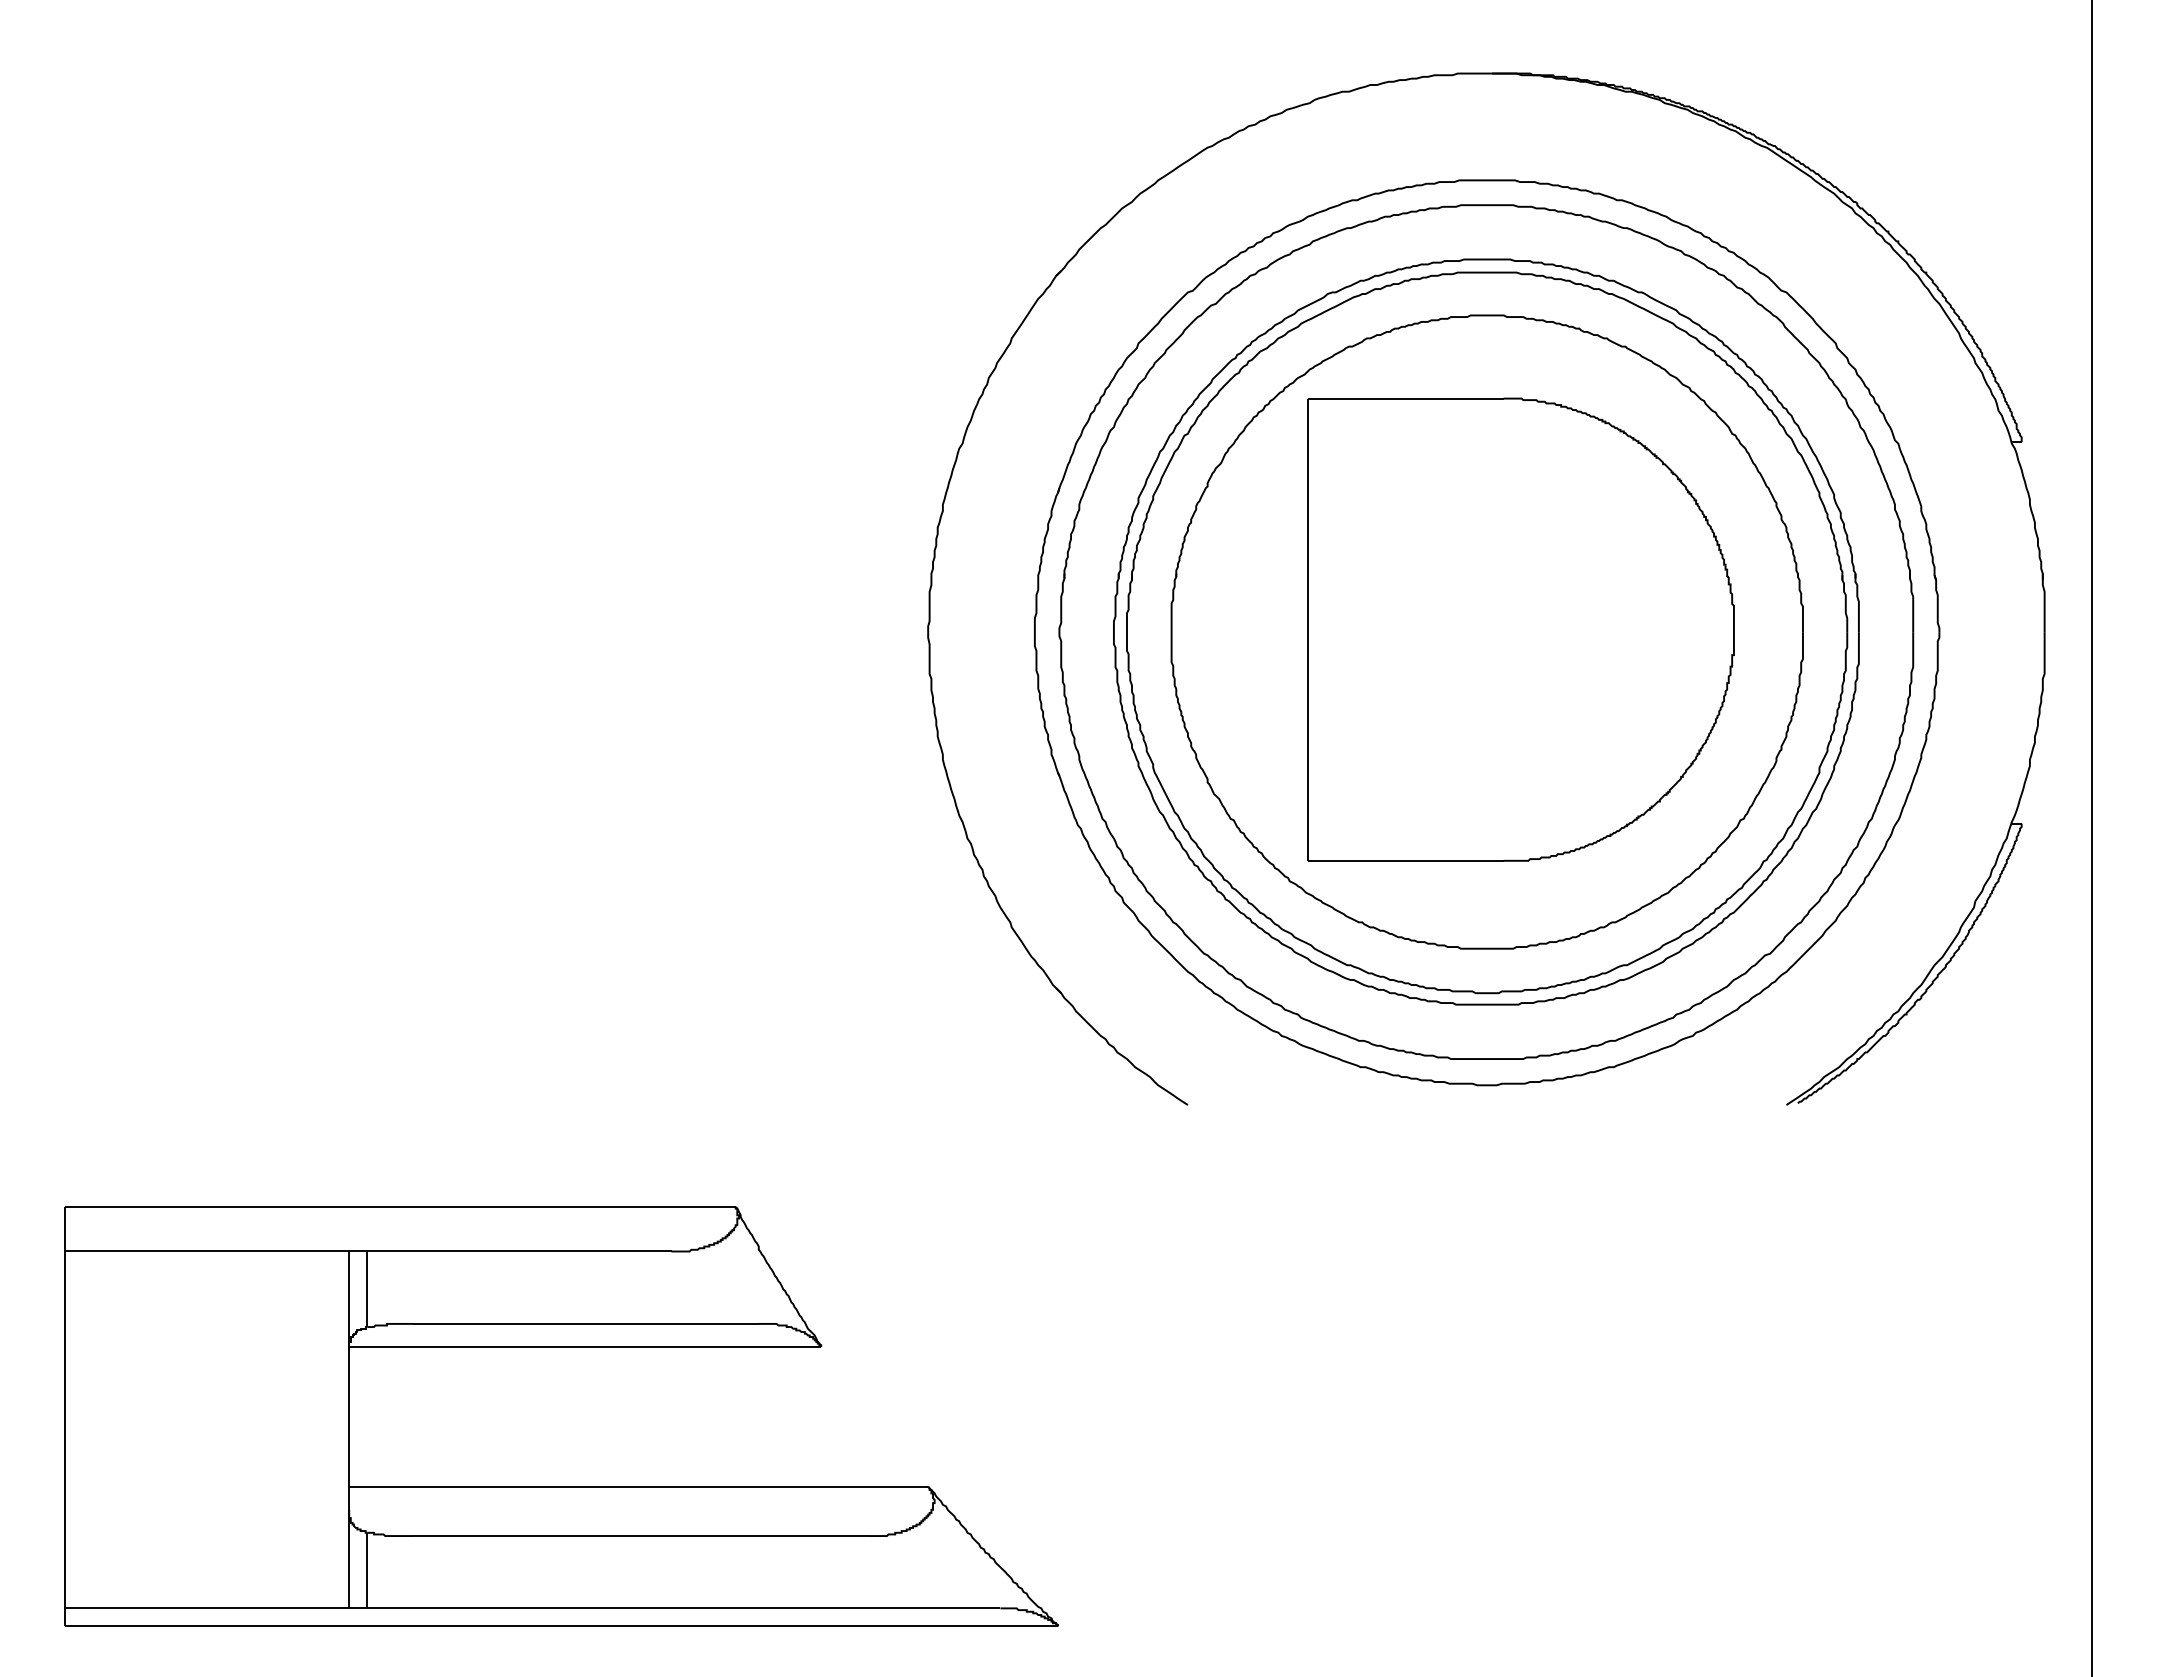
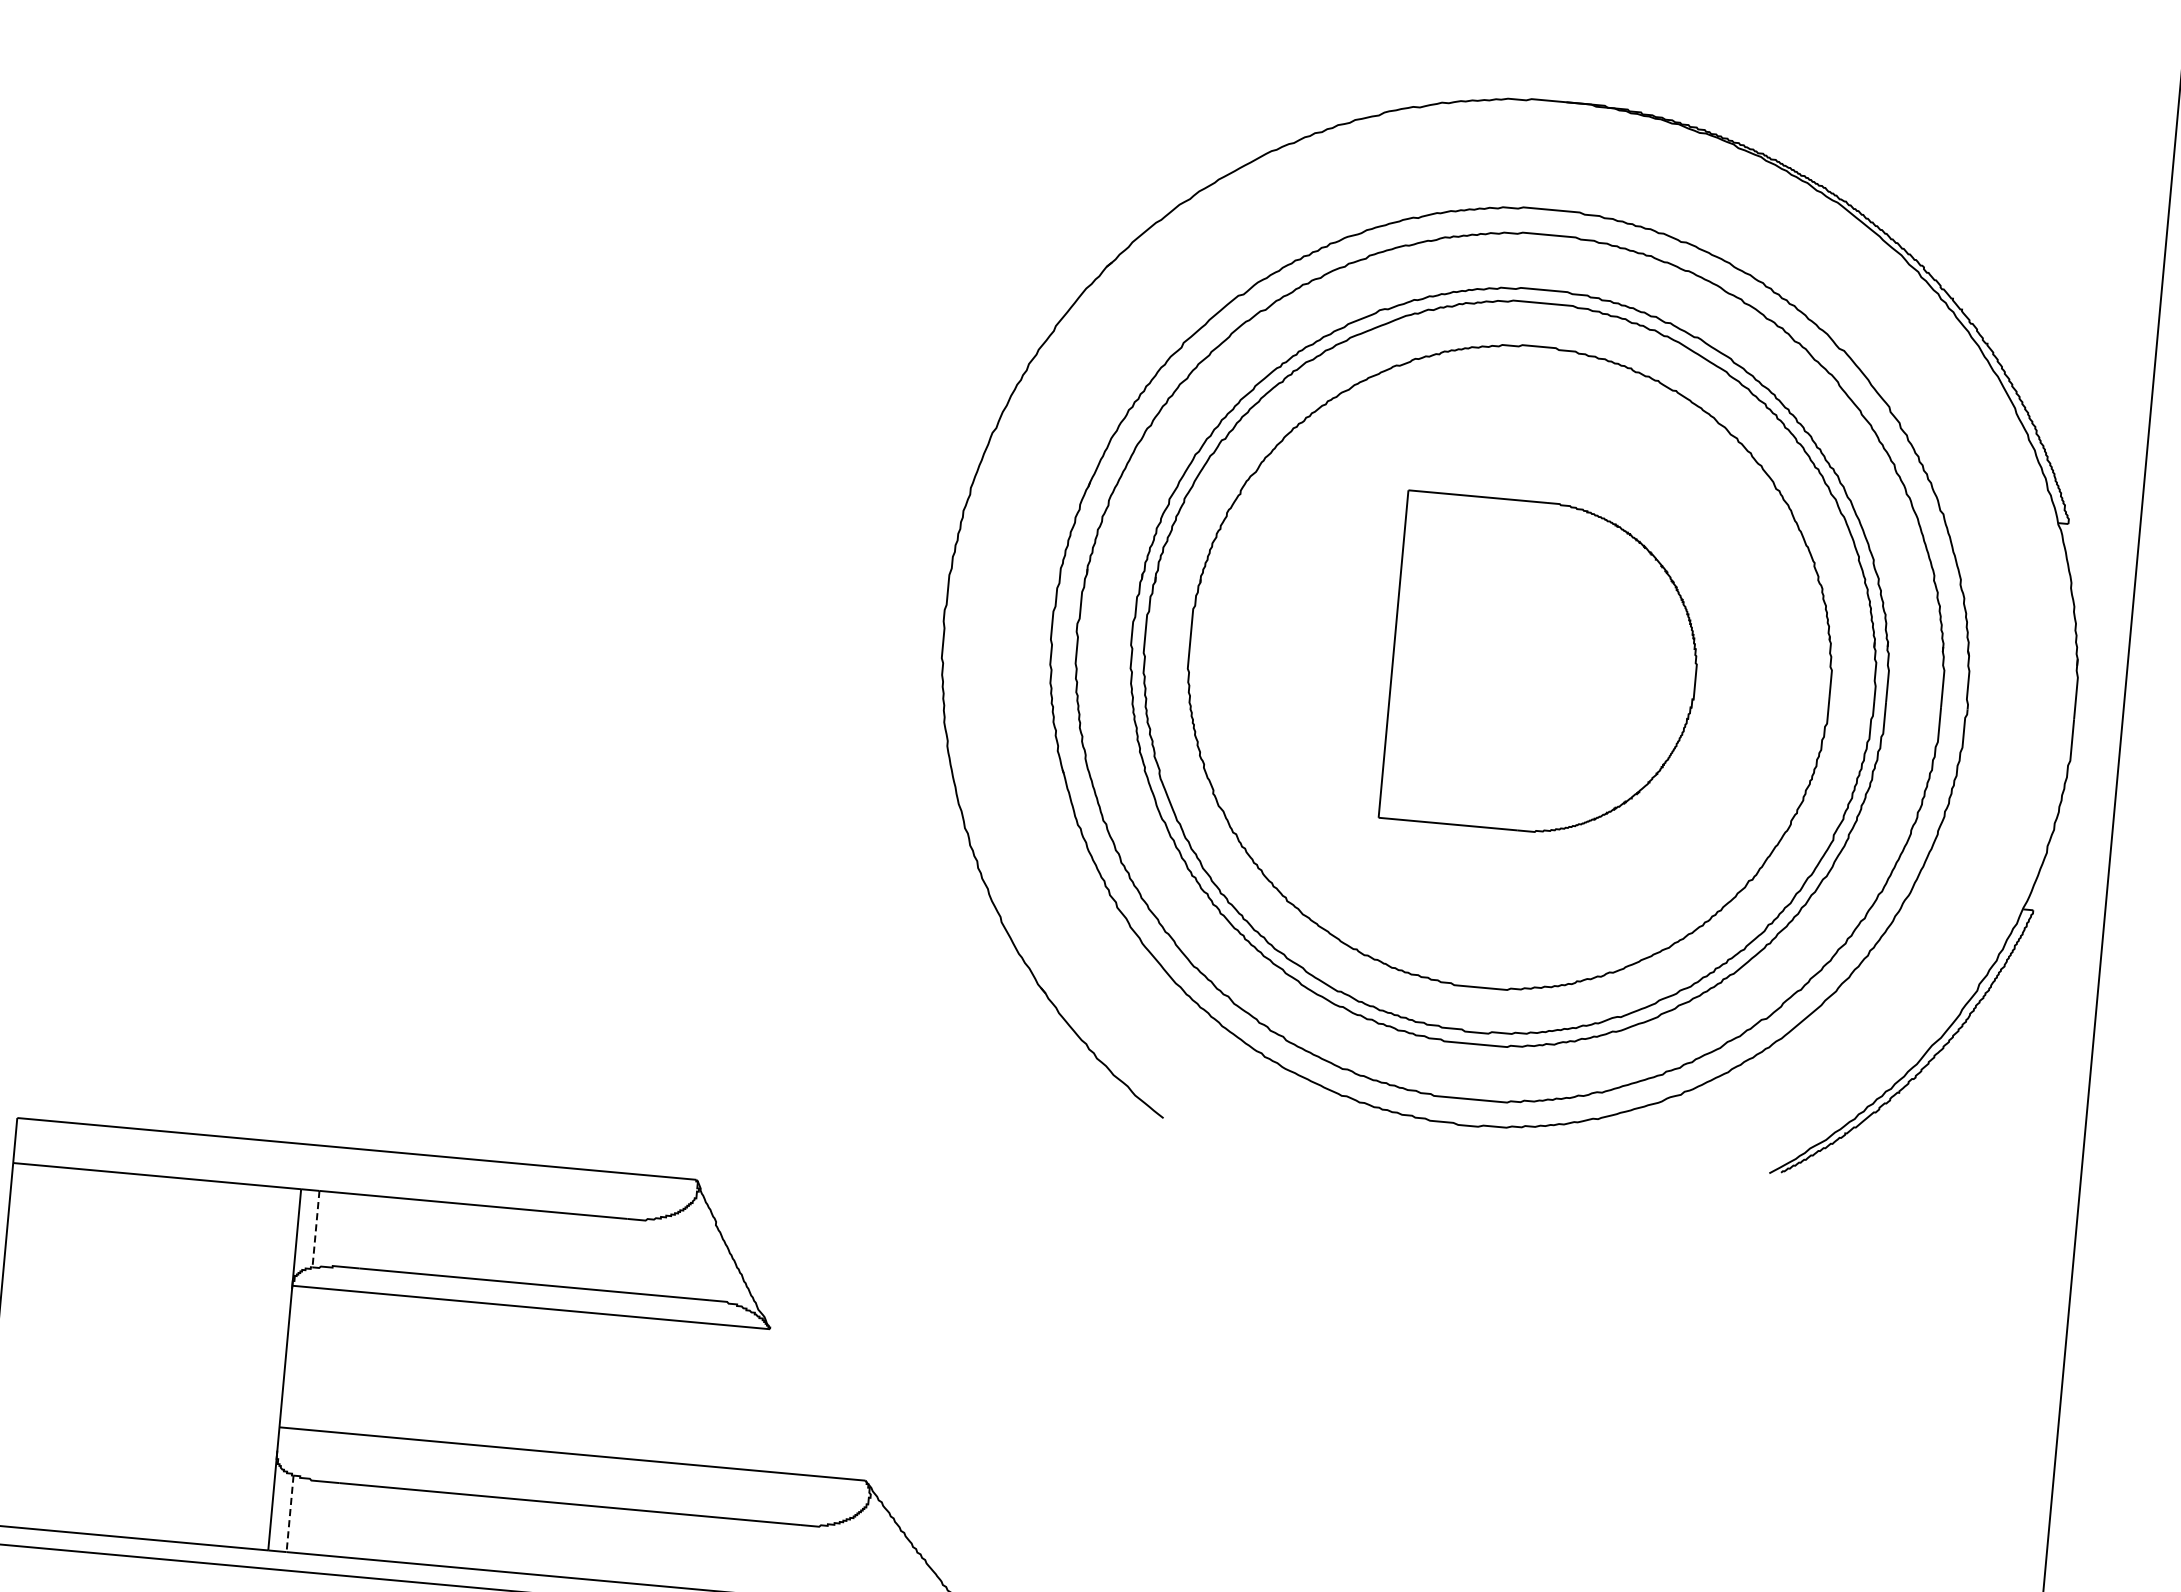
part: (1520, 629) -> (1543, 667), size x0.7
line: (367, 1289) -> (316, 1229), solid -> dashed
line: (367, 1570) -> (290, 1513), solid -> dashed

